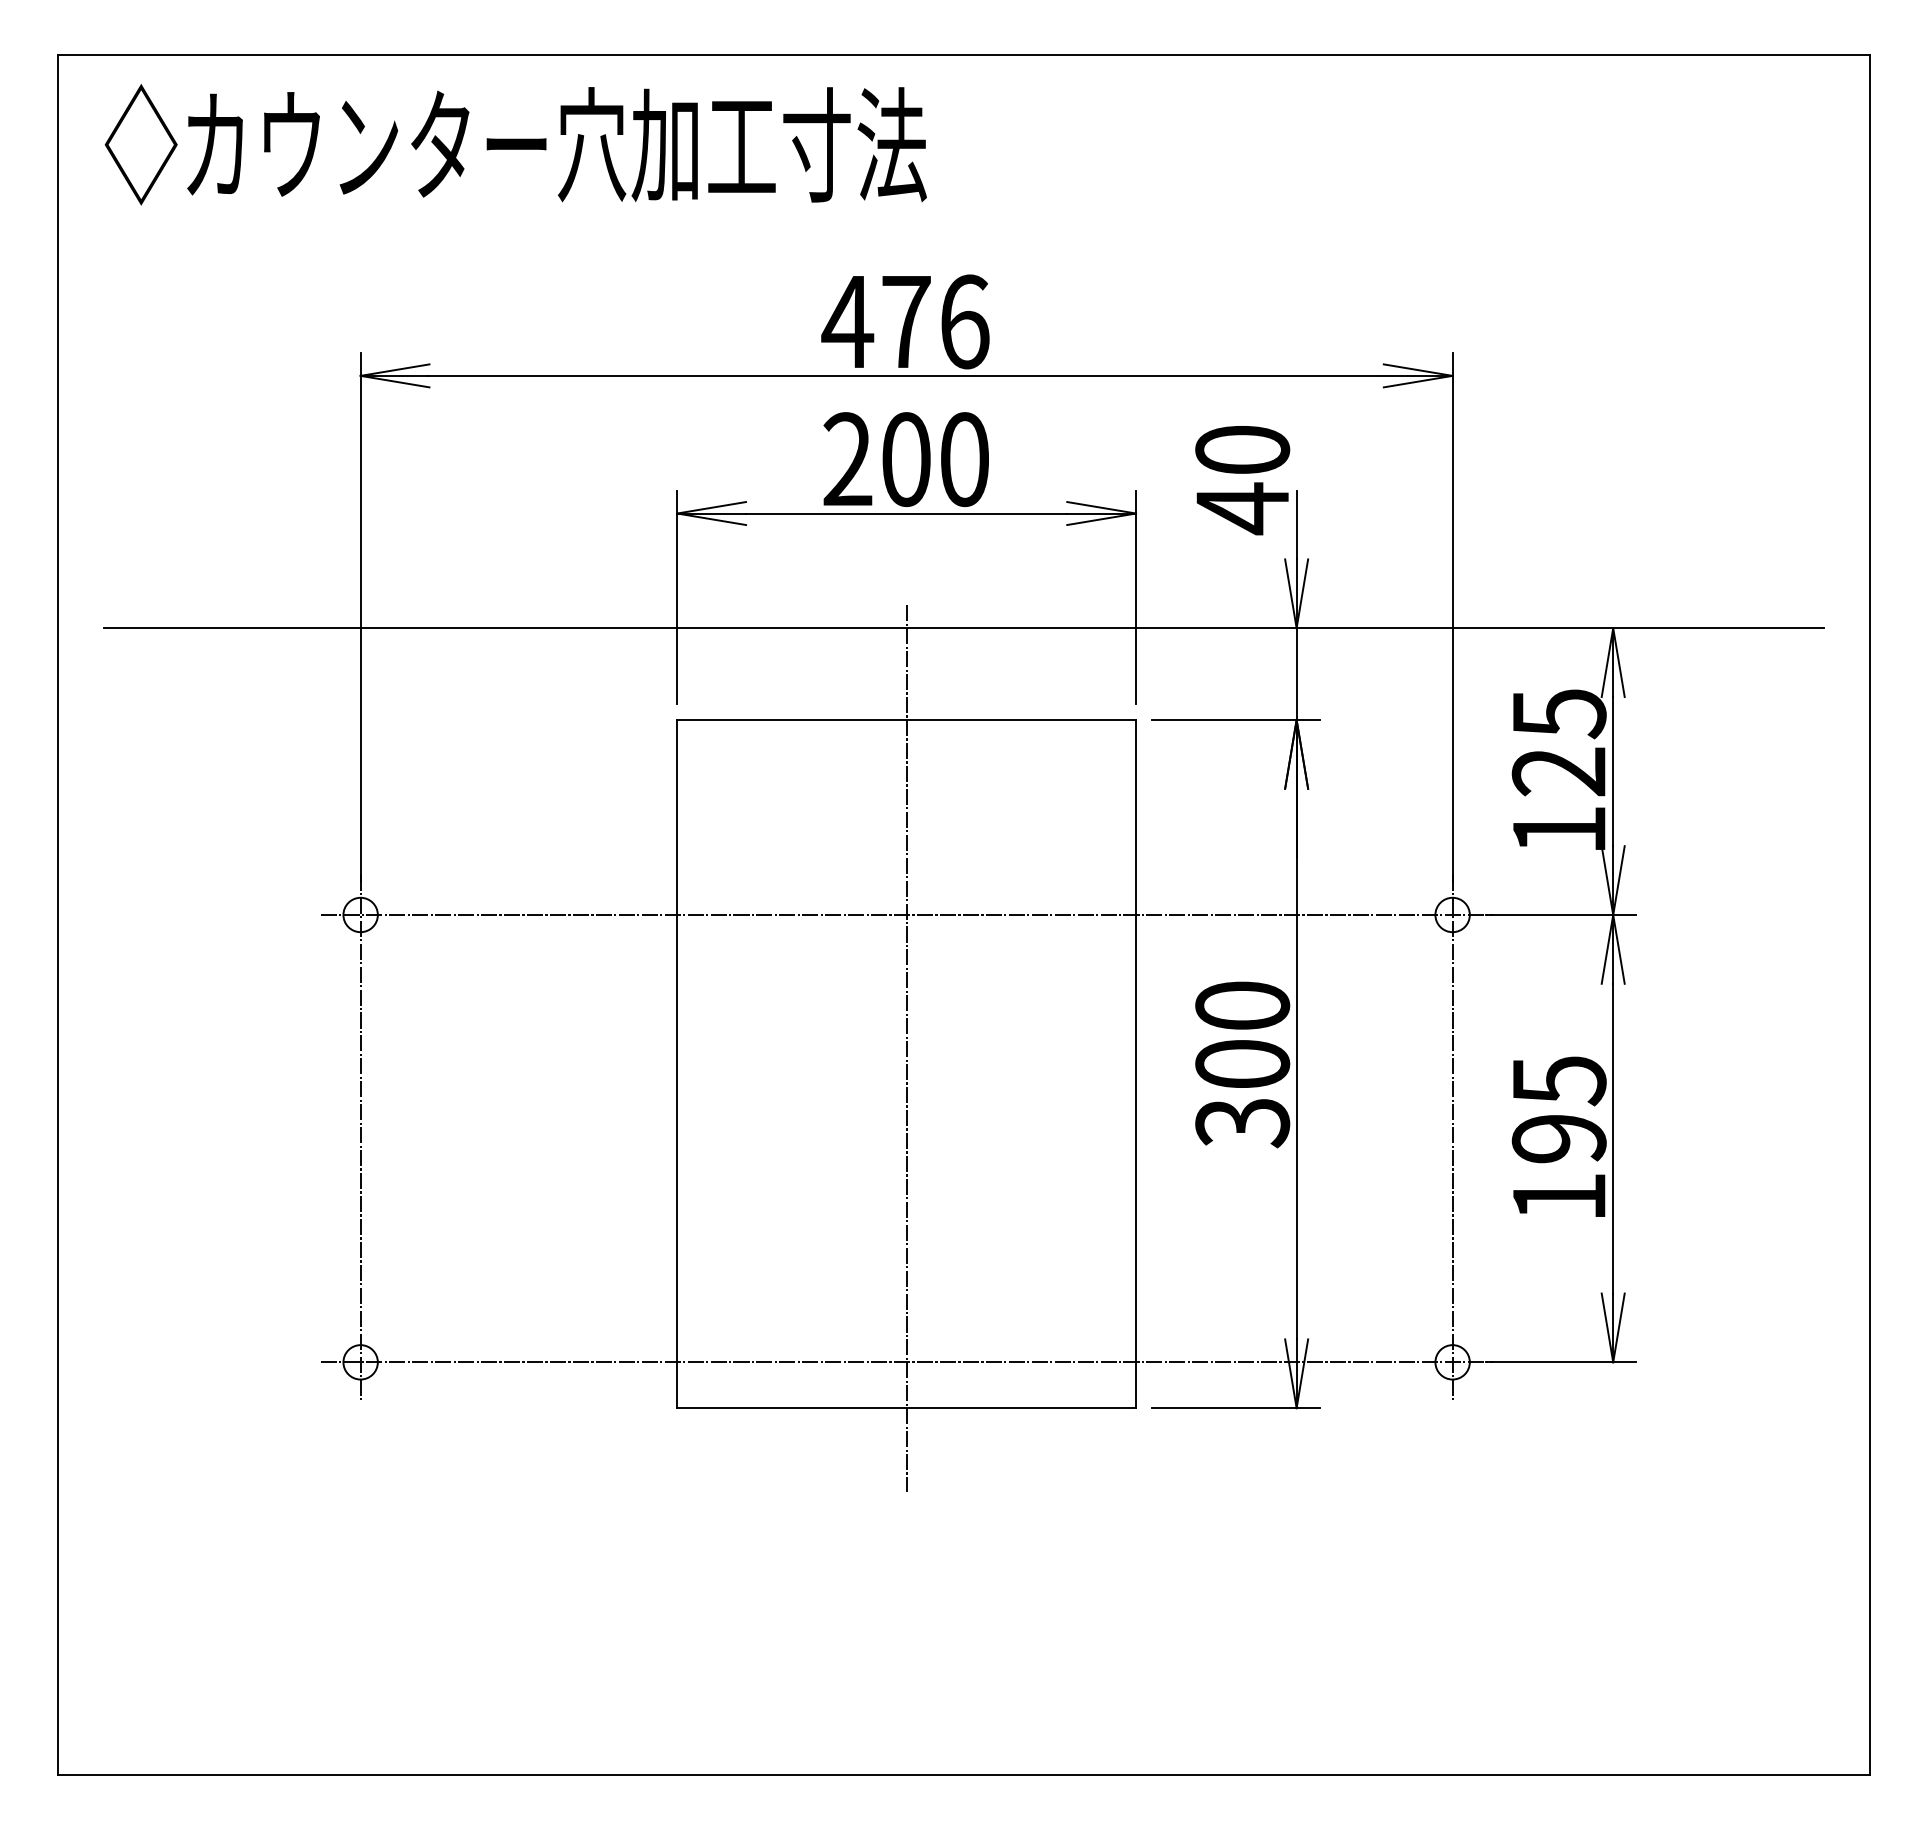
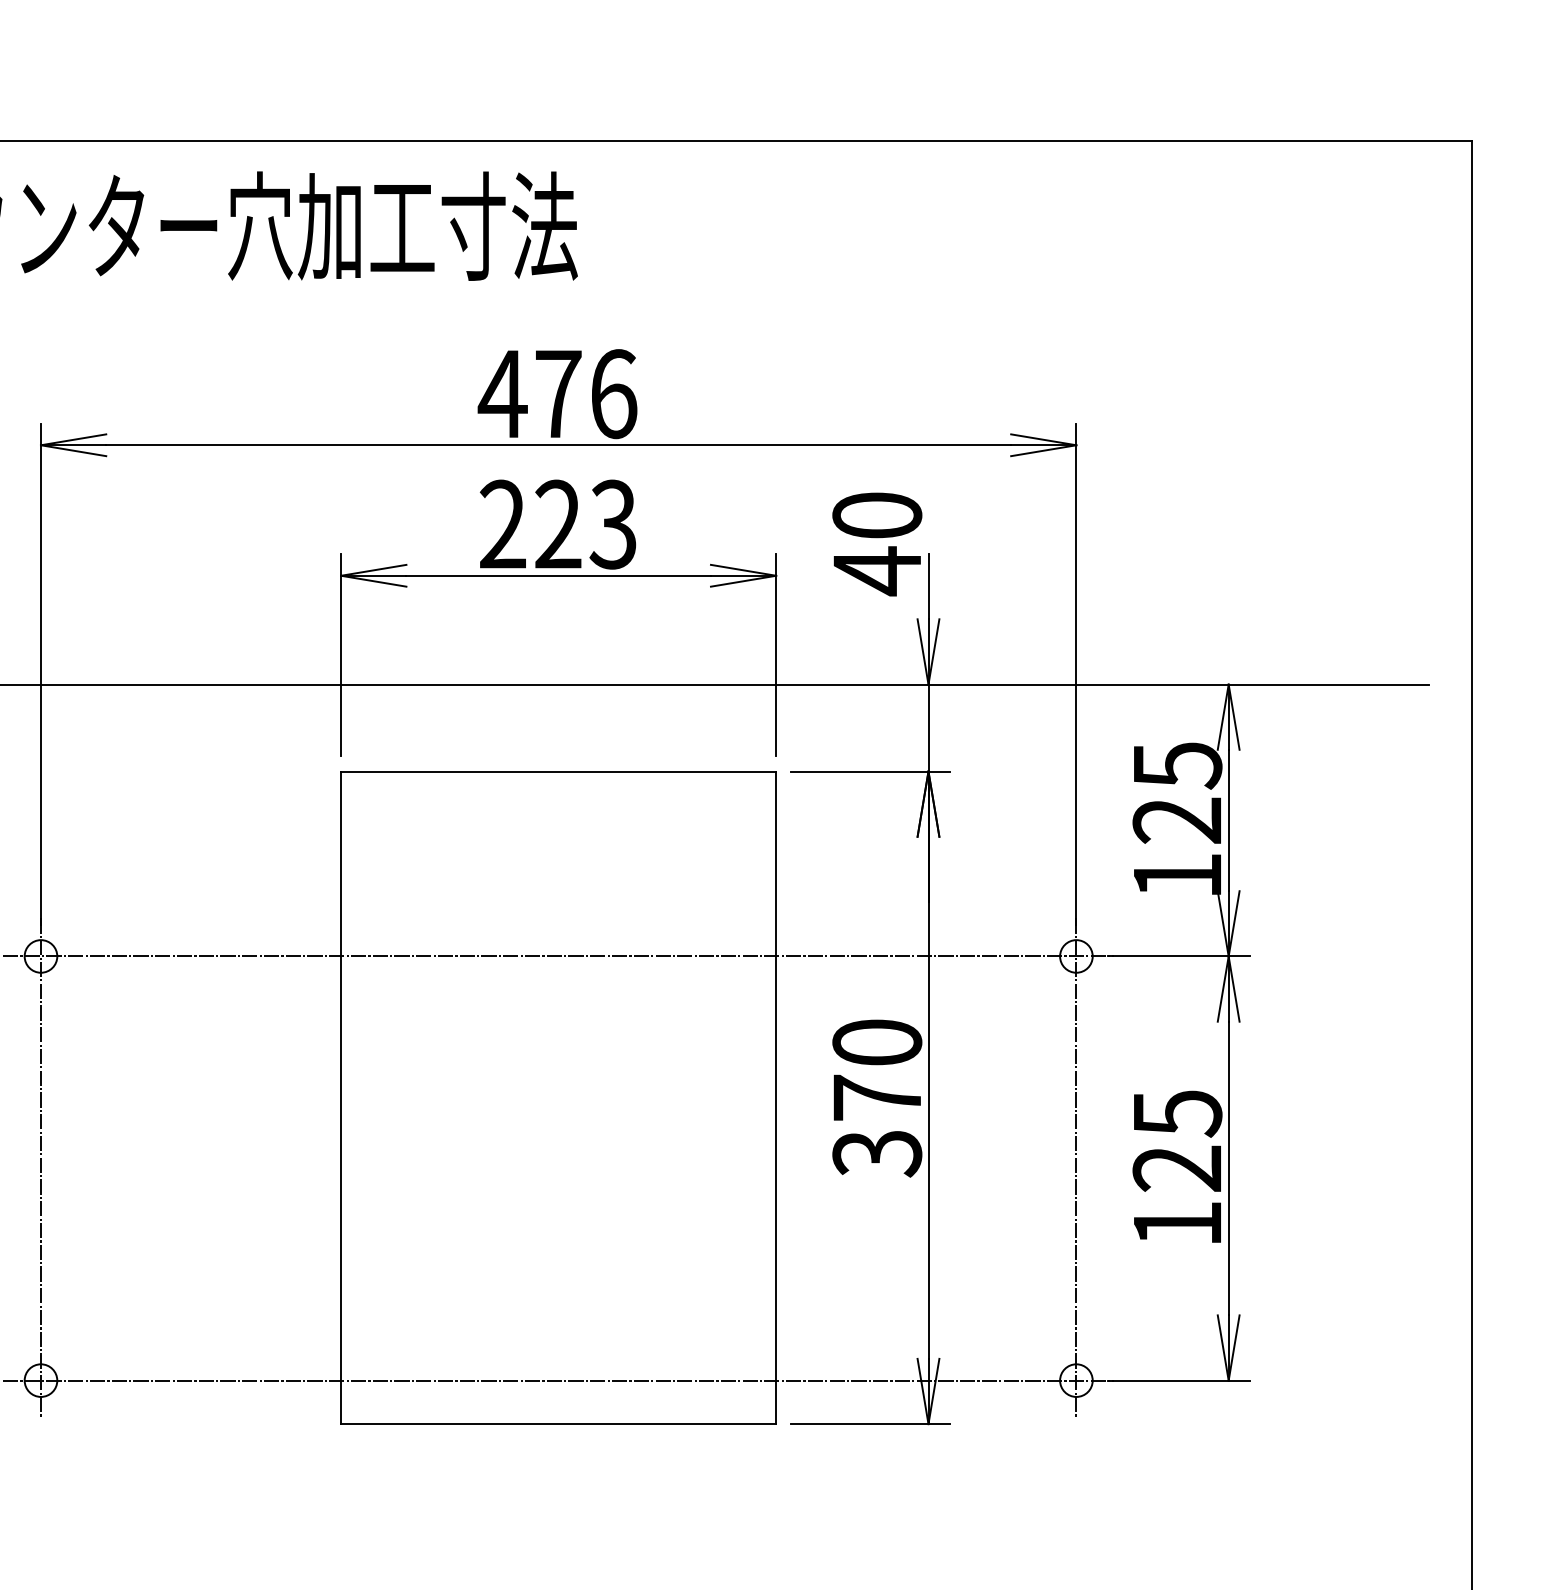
text: (934, 459) -> (585, 524), 200 -> 223
line: (906, 1048) -> (558, 1083), removed
text: (1242, 1063) -> (877, 1097), 300 -> 370
text: (1559, 1138) -> (1177, 1168), 195 -> 125

